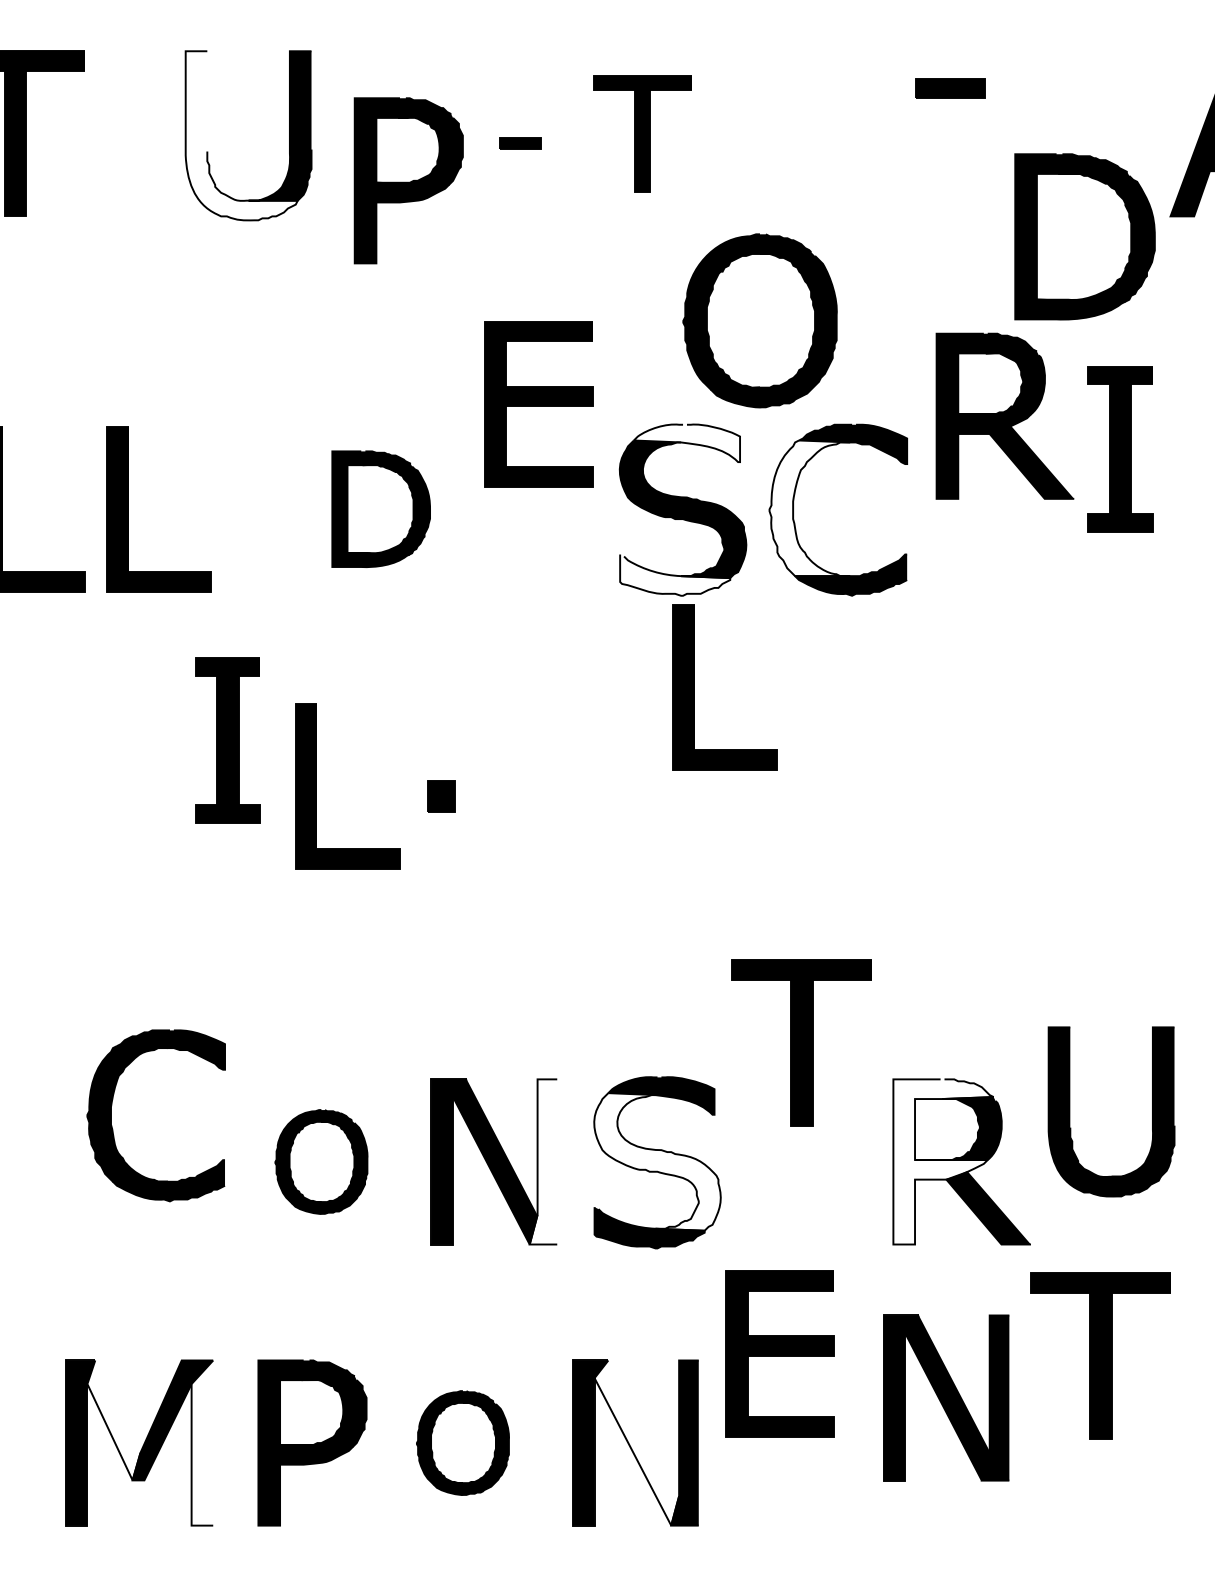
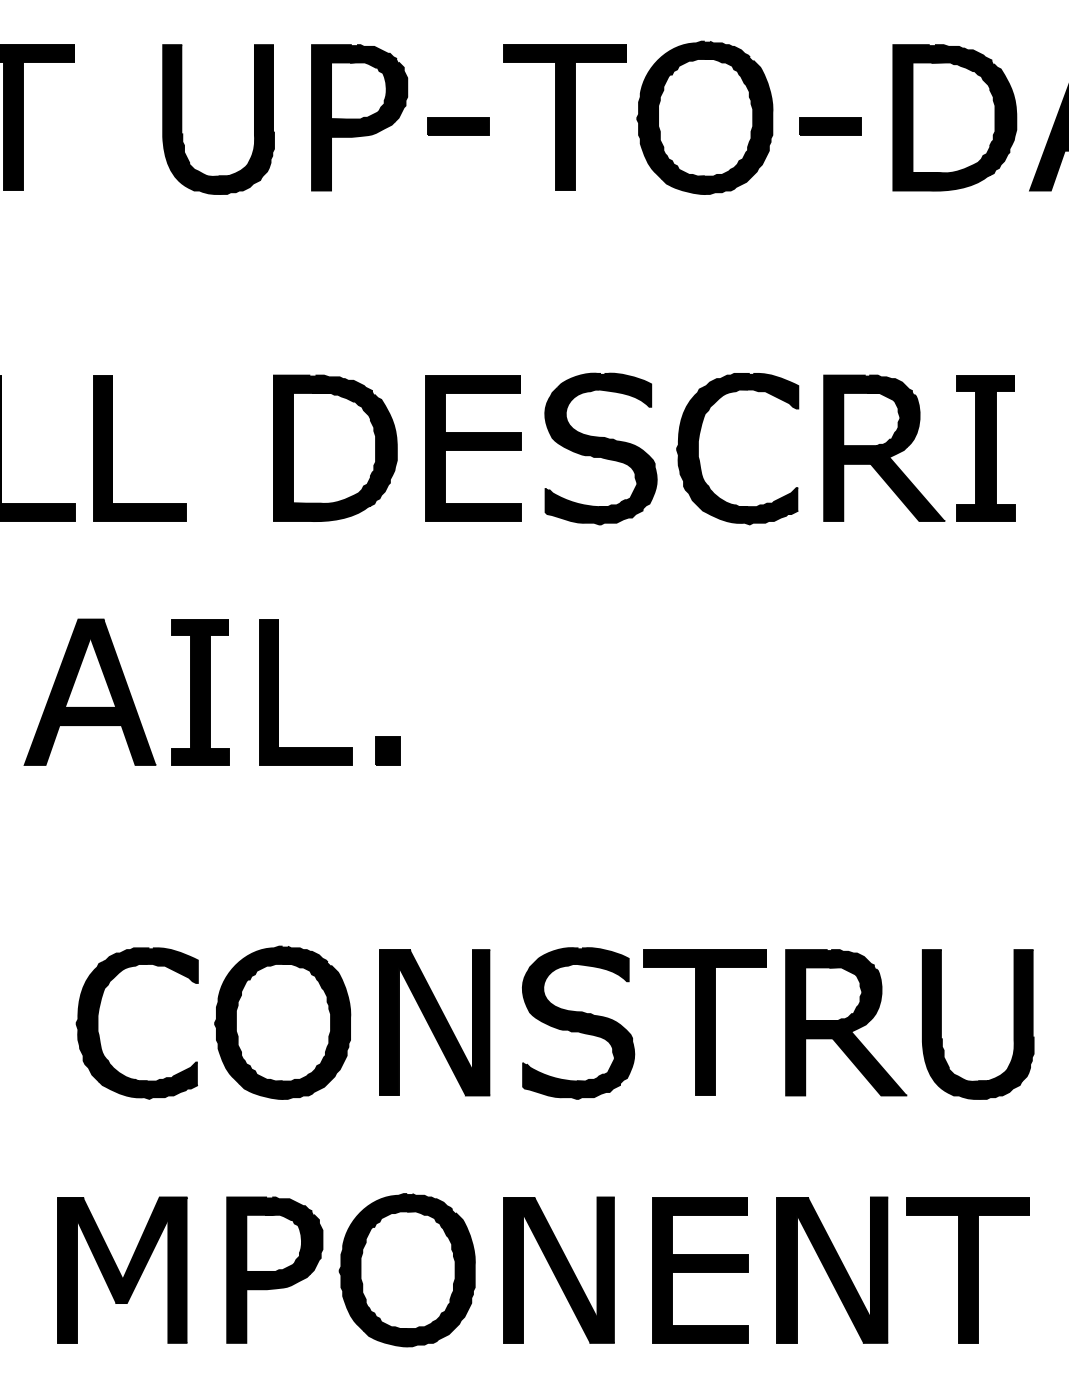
part: (950, 88) -> (830, 126), moved
part: (642, 133) -> (565, 117), size x1.43
fill: (241, 135) -> (212, 119), added
part: (520, 143) -> (457, 126), size x1.67
part: (408, 180) -> (359, 117), moved
part: (1084, 236) -> (954, 117), moved
part: (759, 320) -> (704, 117), moved
part: (538, 404) -> (473, 448), moved
part: (1004, 415) -> (883, 447), moved
fill: (686, 443) -> (604, 390), added
part: (1120, 449) -> (986, 448), moved
part: (380, 508) -> (334, 447), size x1.43
fill: (809, 508) -> (712, 447), added
fill: (675, 574) -> (594, 505), added
part: (694, 687) -> (611, 605), removed
part: (227, 740) -> (200, 692), moved
part: (102, 786) -> (89, 692), added
part: (441, 796) -> (388, 751), moved
part: (801, 1042) -> (705, 1022), moved
part: (1070, 1111) -> (942, 1024), moved
part: (111, 1115) -> (97, 1023), moved
part: (321, 1161) -> (282, 1022), size x1.67
fill: (543, 1161) -> (478, 1022), added
fill: (657, 1161) -> (578, 1022), added
fill: (943, 1161) -> (830, 1022), added
part: (779, 1353) -> (699, 1269), moved
part: (1100, 1355) -> (968, 1269), moved
part: (946, 1397) -> (832, 1269), moved
fill: (113, 1420) -> (99, 1250), added
fill: (202, 1442) -> (178, 1269), added
part: (462, 1442) -> (406, 1269), size x1.67
fill: (636, 1442) -> (560, 1269), added

